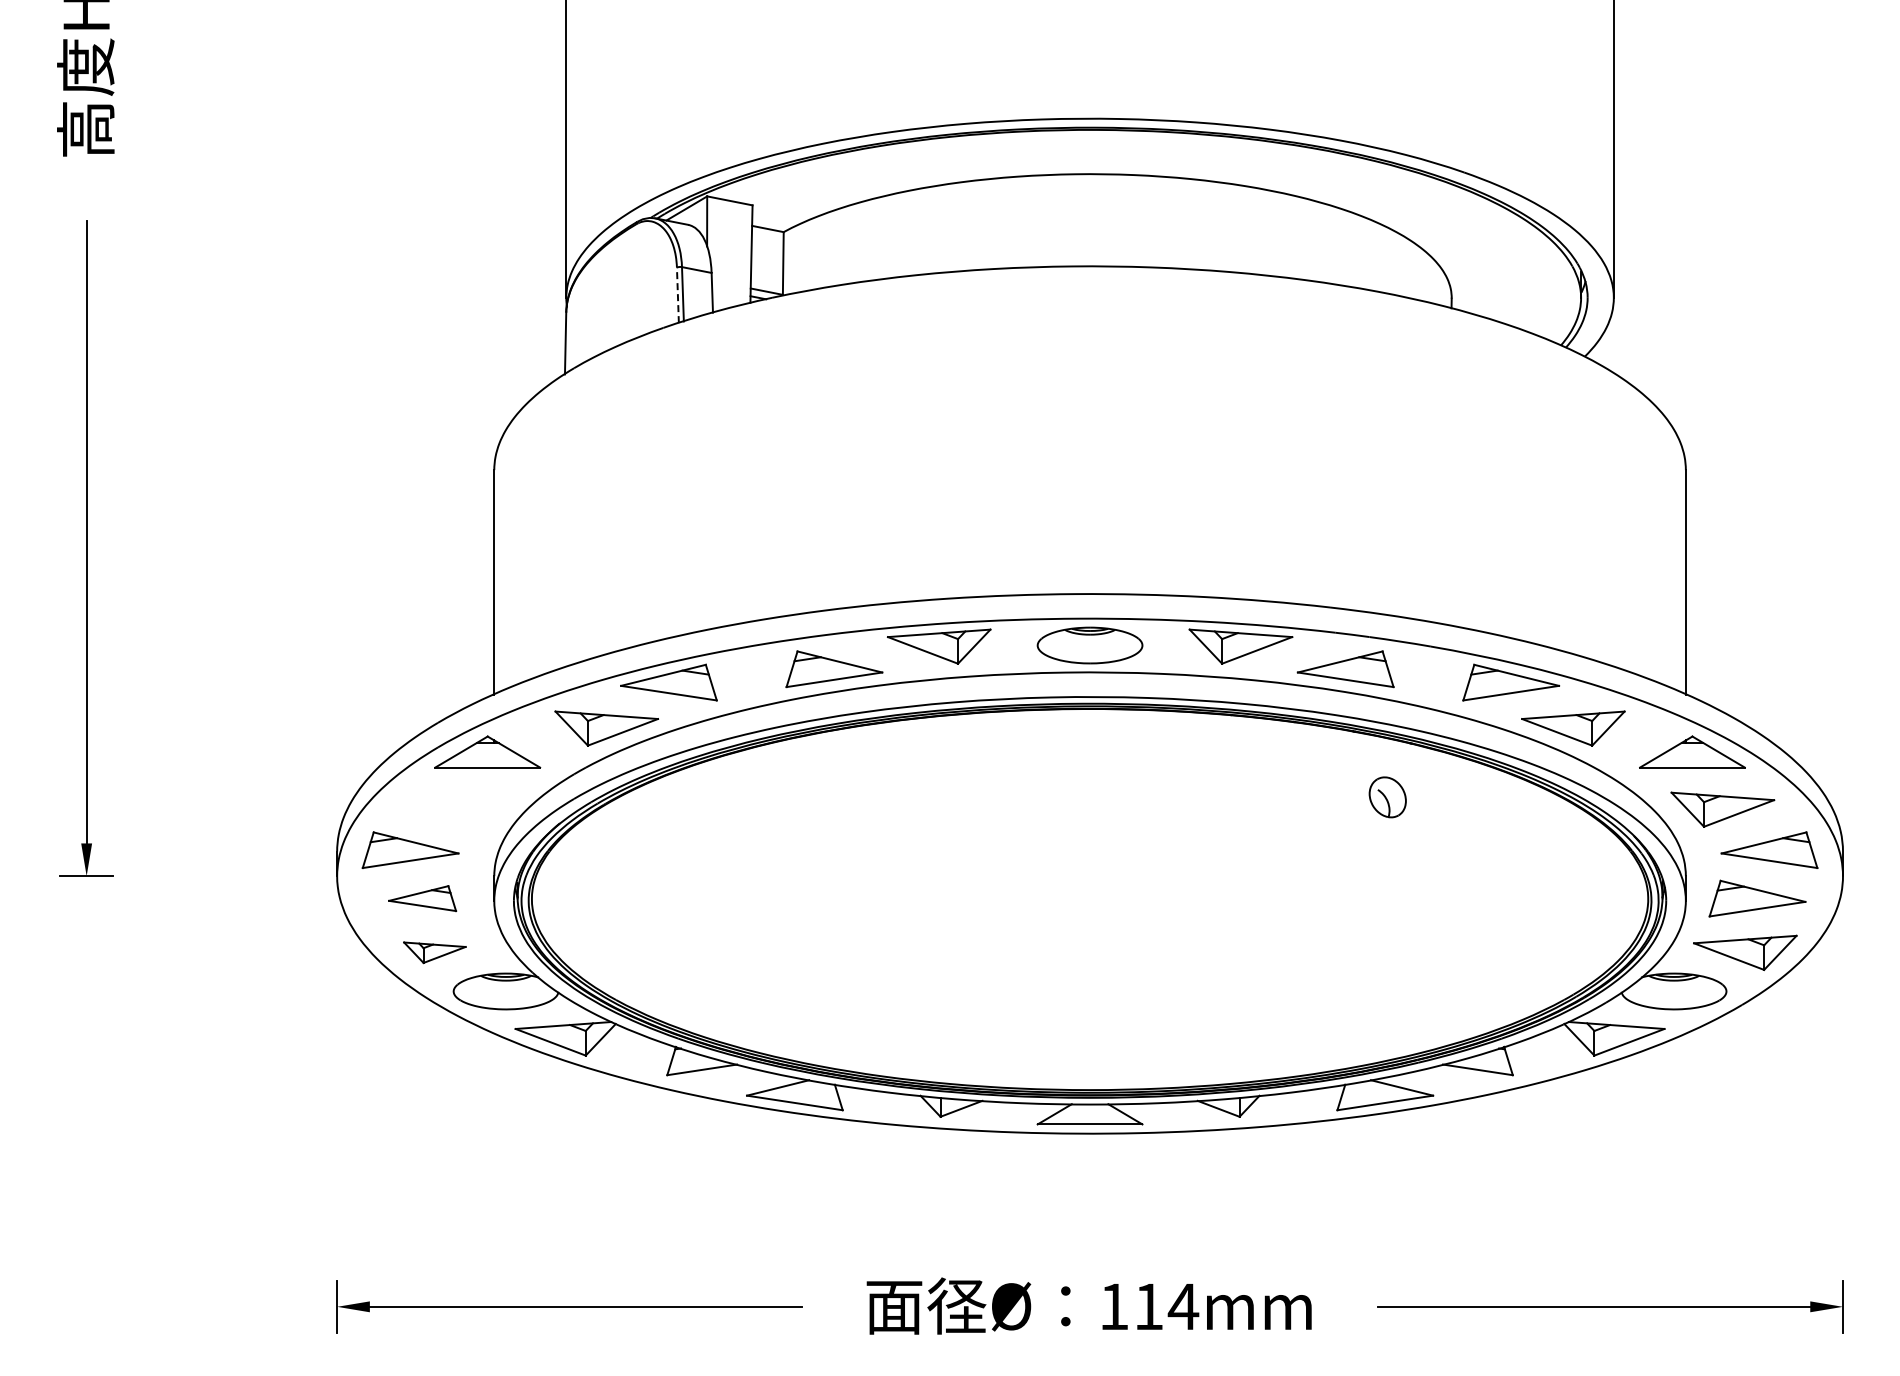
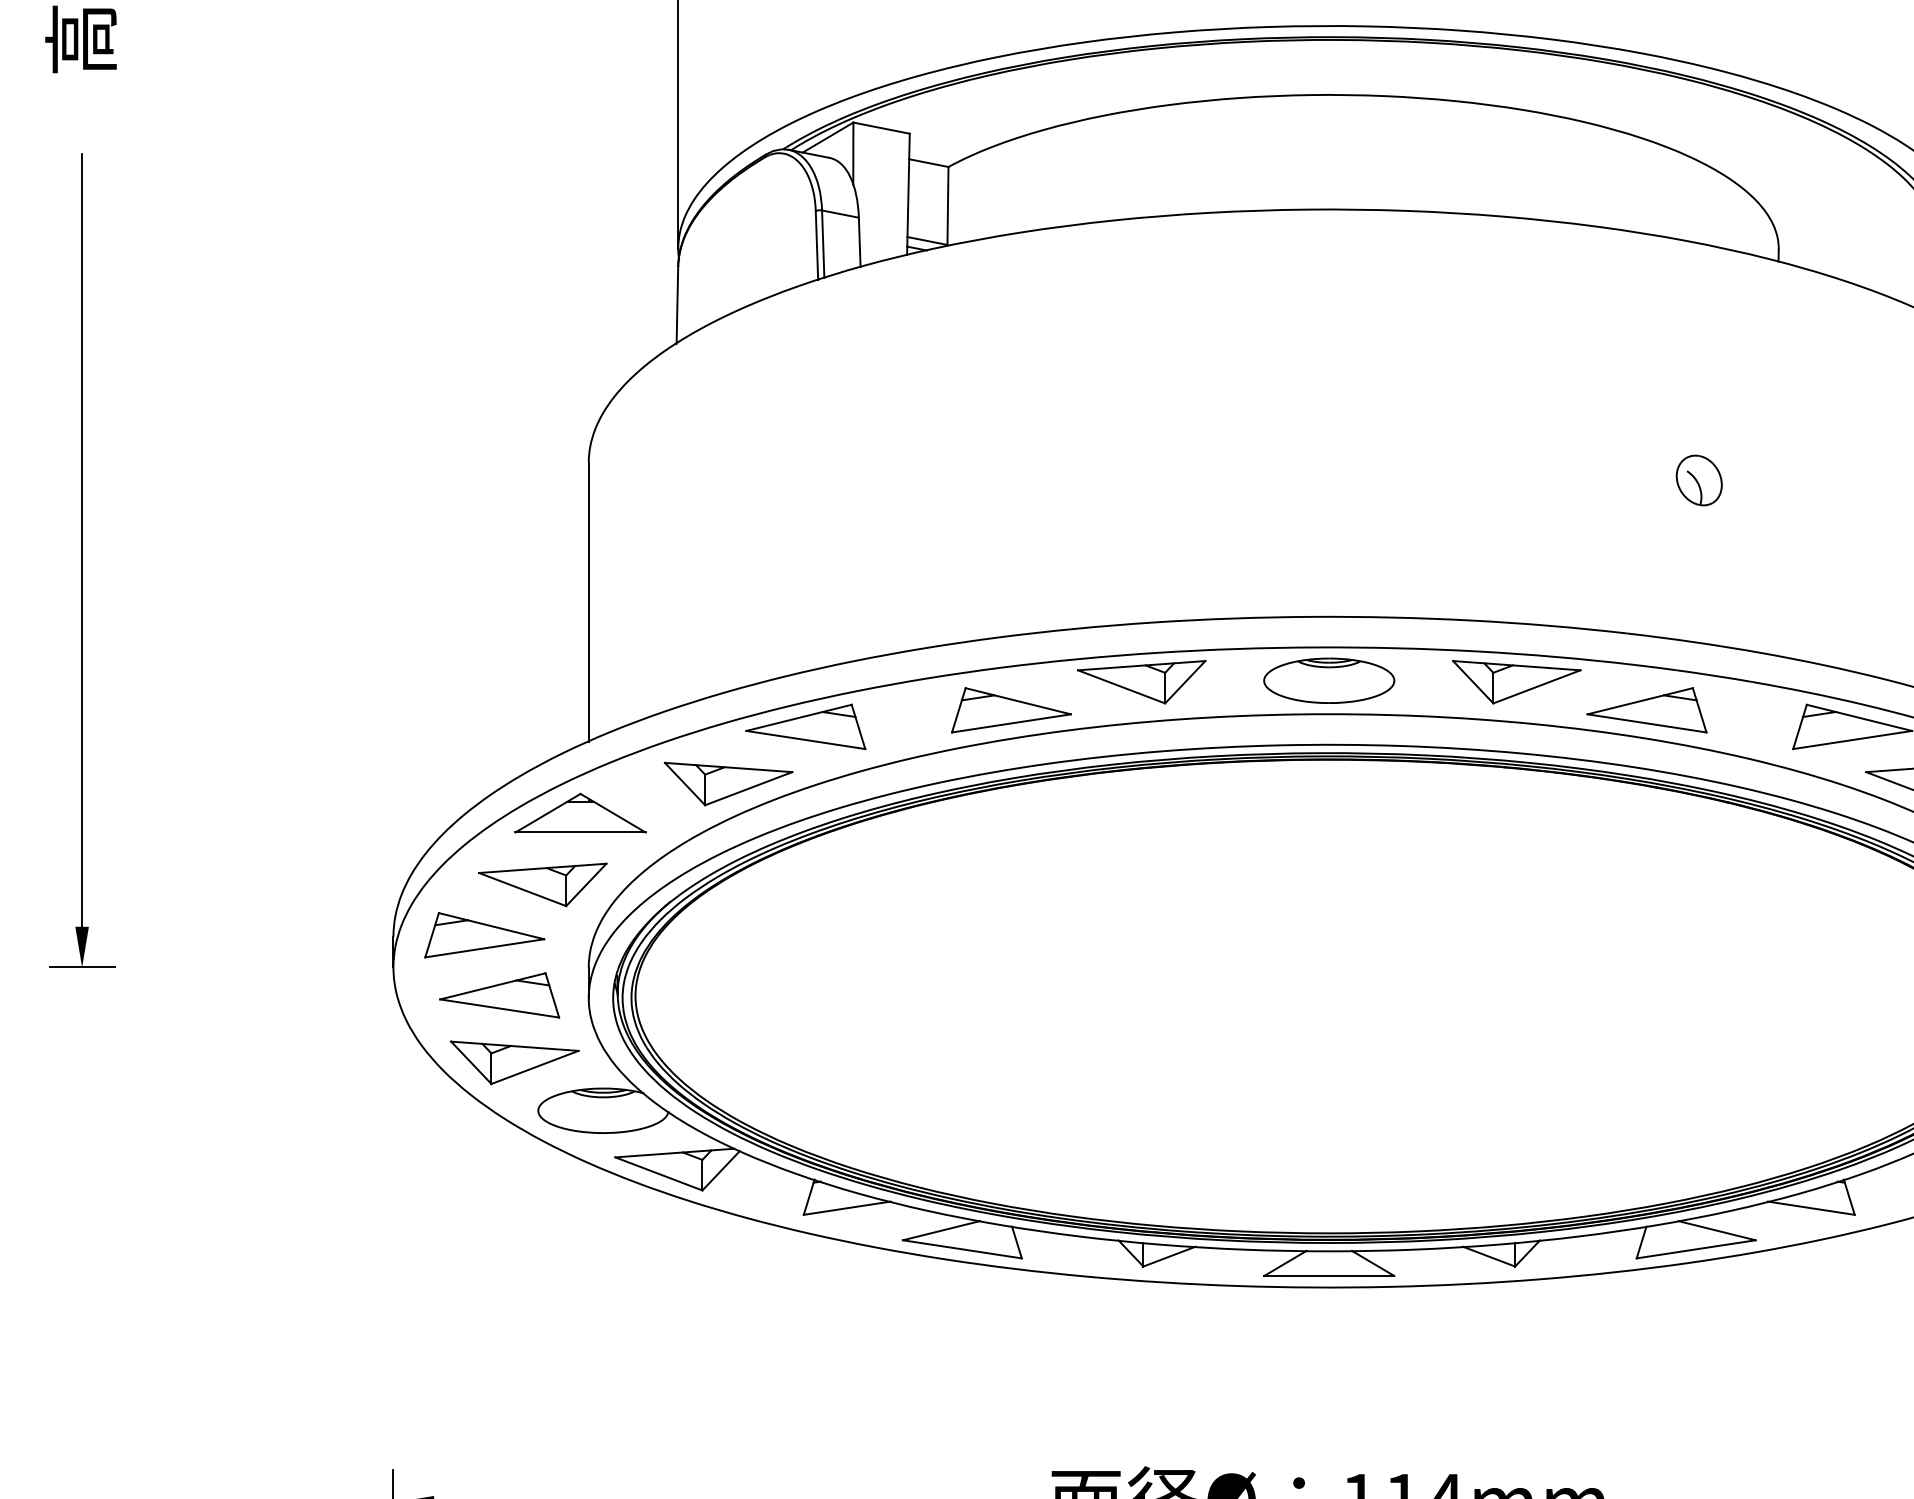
line: (677, 295) -> (816, 245), dashed -> solid
part: (1387, 797) -> (1698, 480), moved
part: (457, 809) -> (543, 884), added
part: (422, 898) -> (499, 995), size x1.43
part: (434, 952) -> (514, 1062), size x1.67

